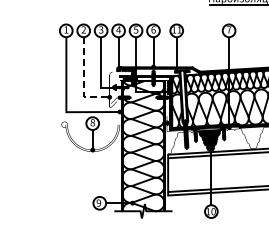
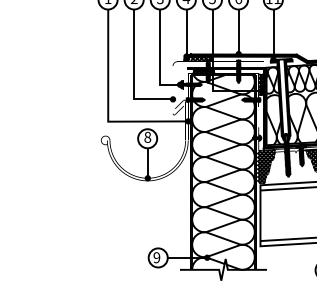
line: (83, 80) -> (133, 74), dashed -> solid
hatch: (172, 141) -> (266, 165), added

